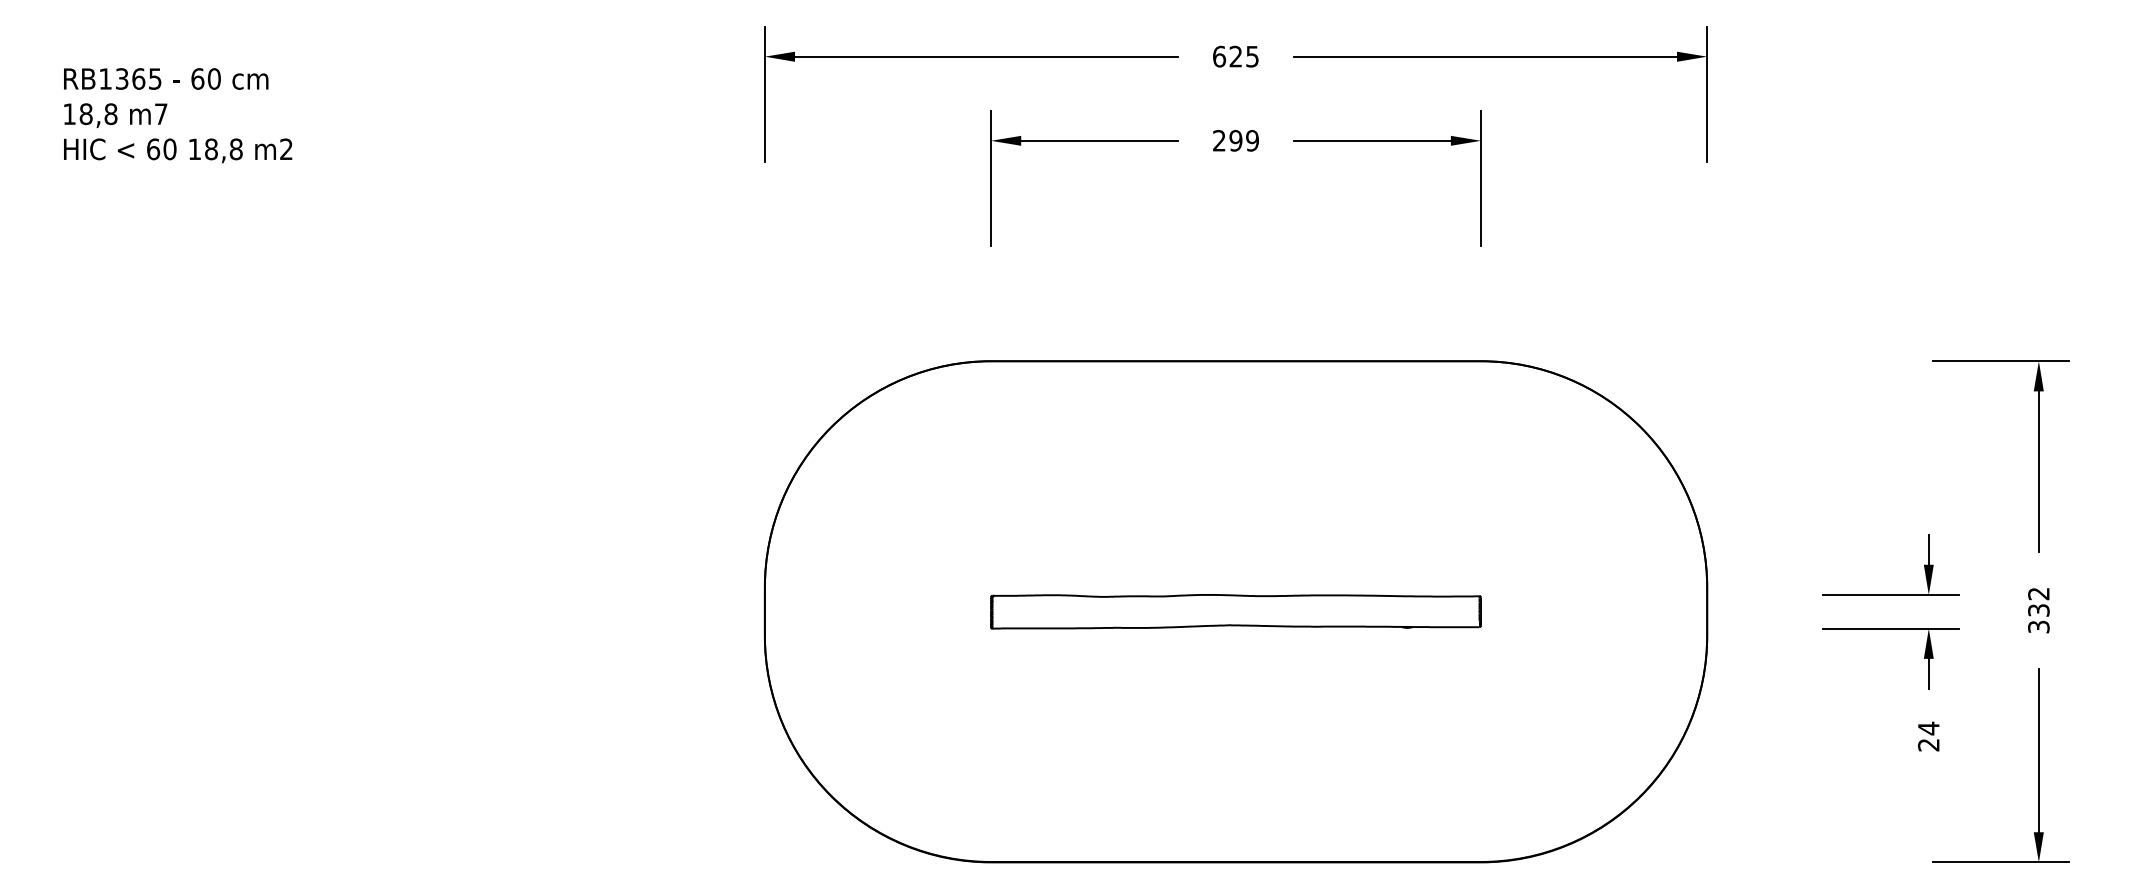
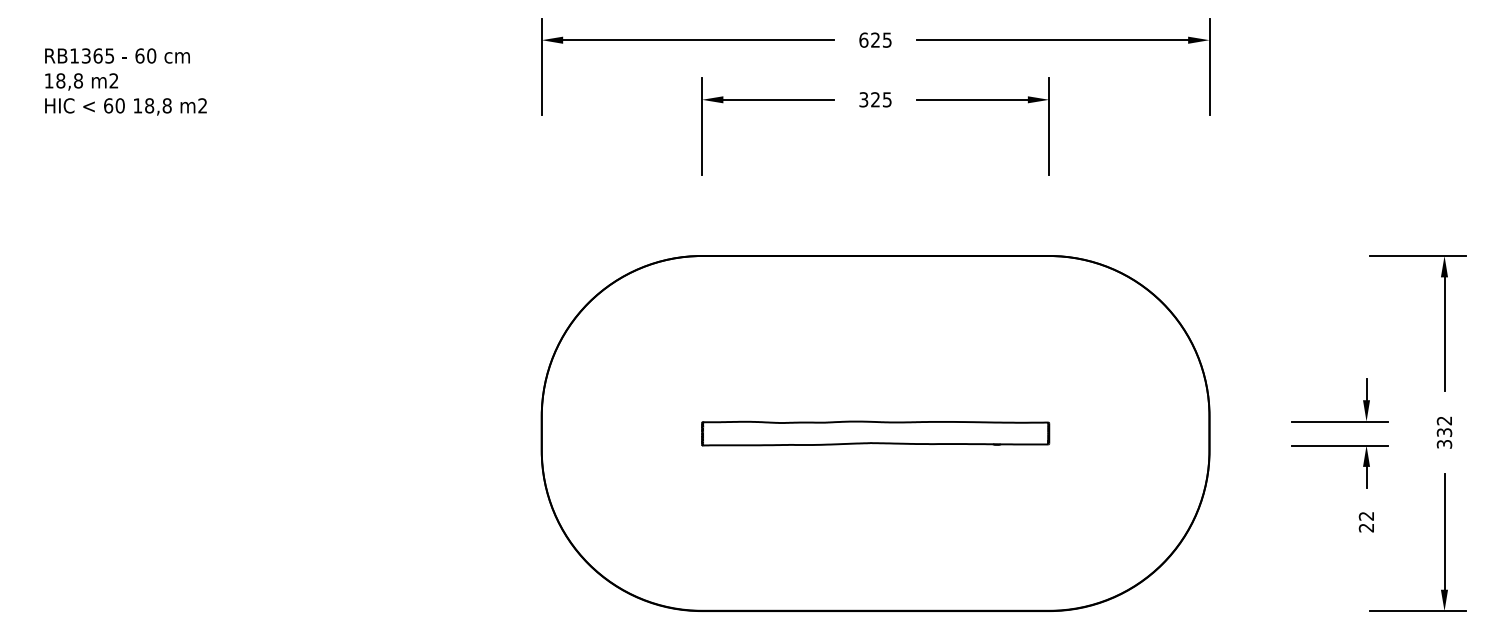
text: (161, 113) -> (114, 80), m7 -> m2
text: (1235, 140) -> (875, 99), 299 -> 325
text: (1928, 728) -> (1366, 516), 24 -> 22

